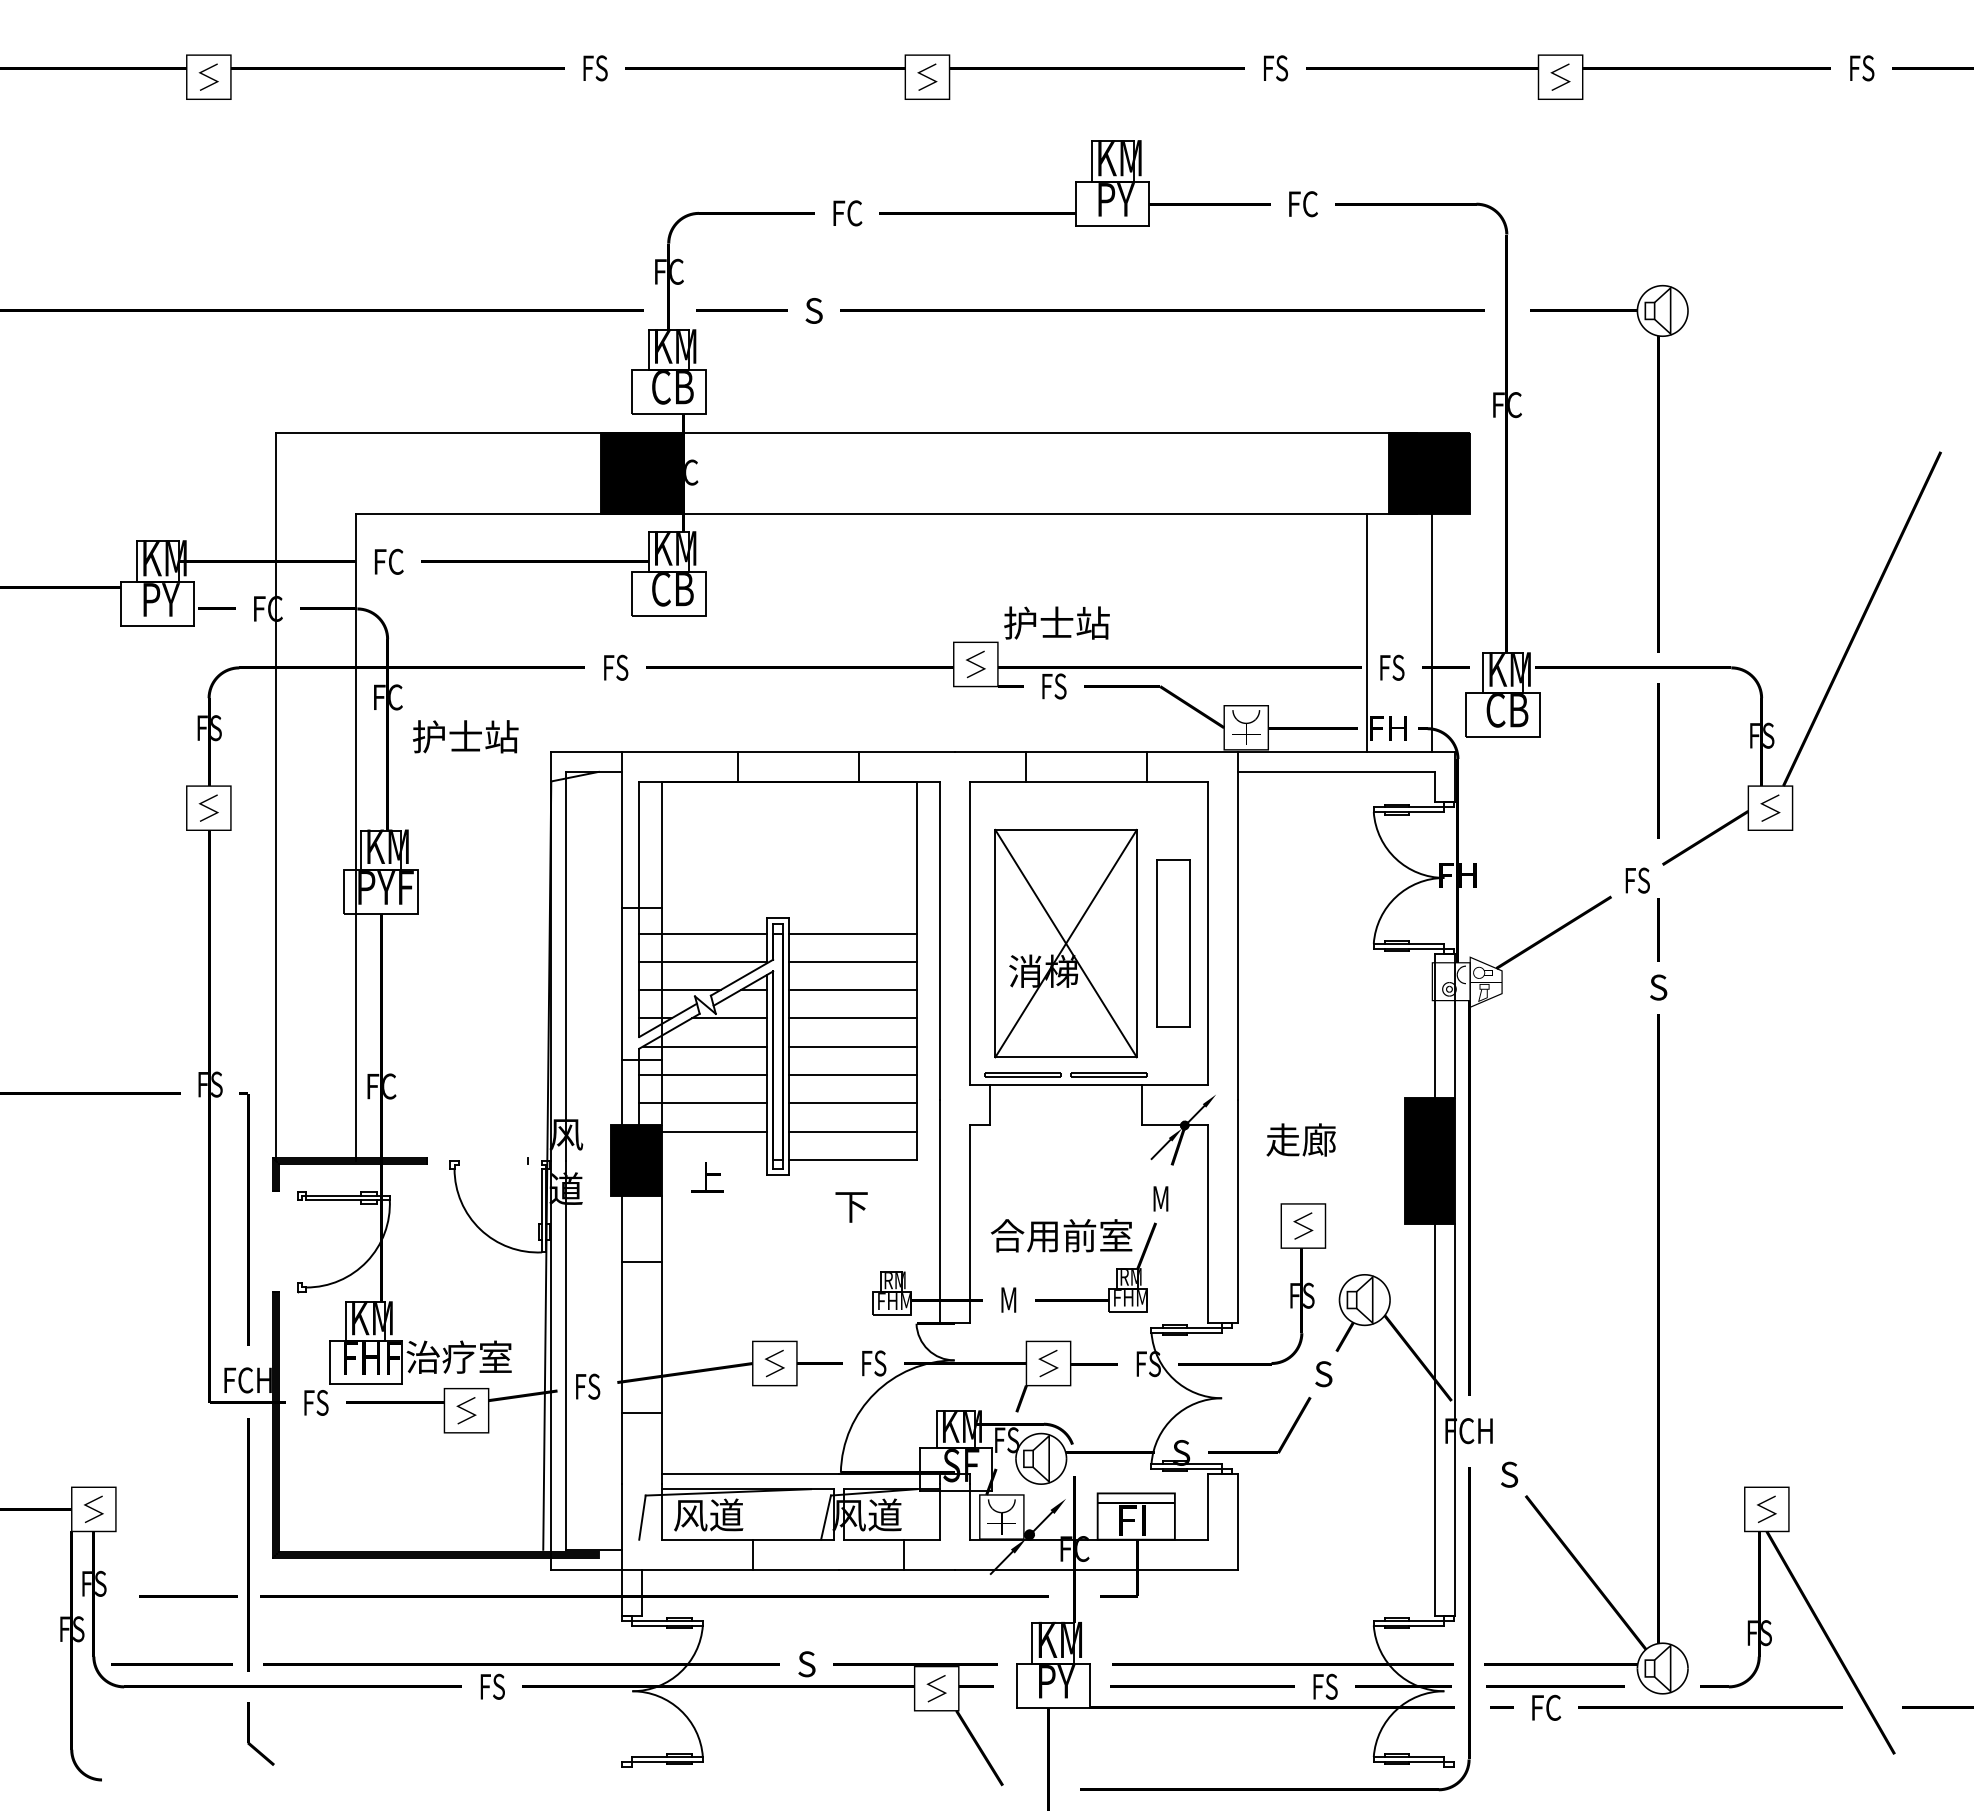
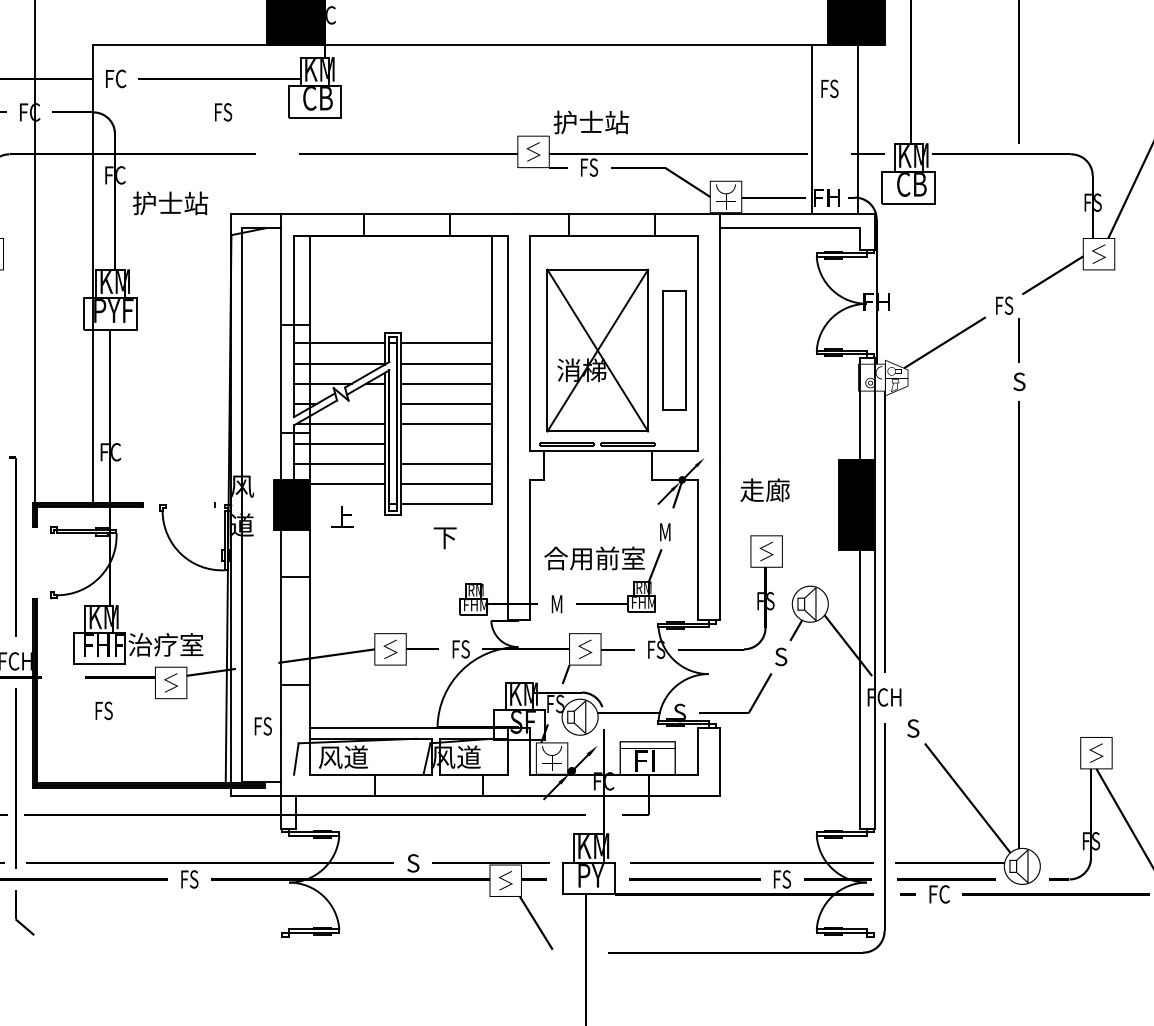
text: (616, 667) -> (223, 112), moved
text: (1392, 667) -> (830, 88), moved
line: (1658, 760) -> (1019, 220), removed
line: (729, 1018) -> (358, 403), removed
line: (853, 1074) -> (446, 443), removed
text: (588, 1386) -> (263, 726), moved
text: (316, 1402) -> (104, 710), moved

